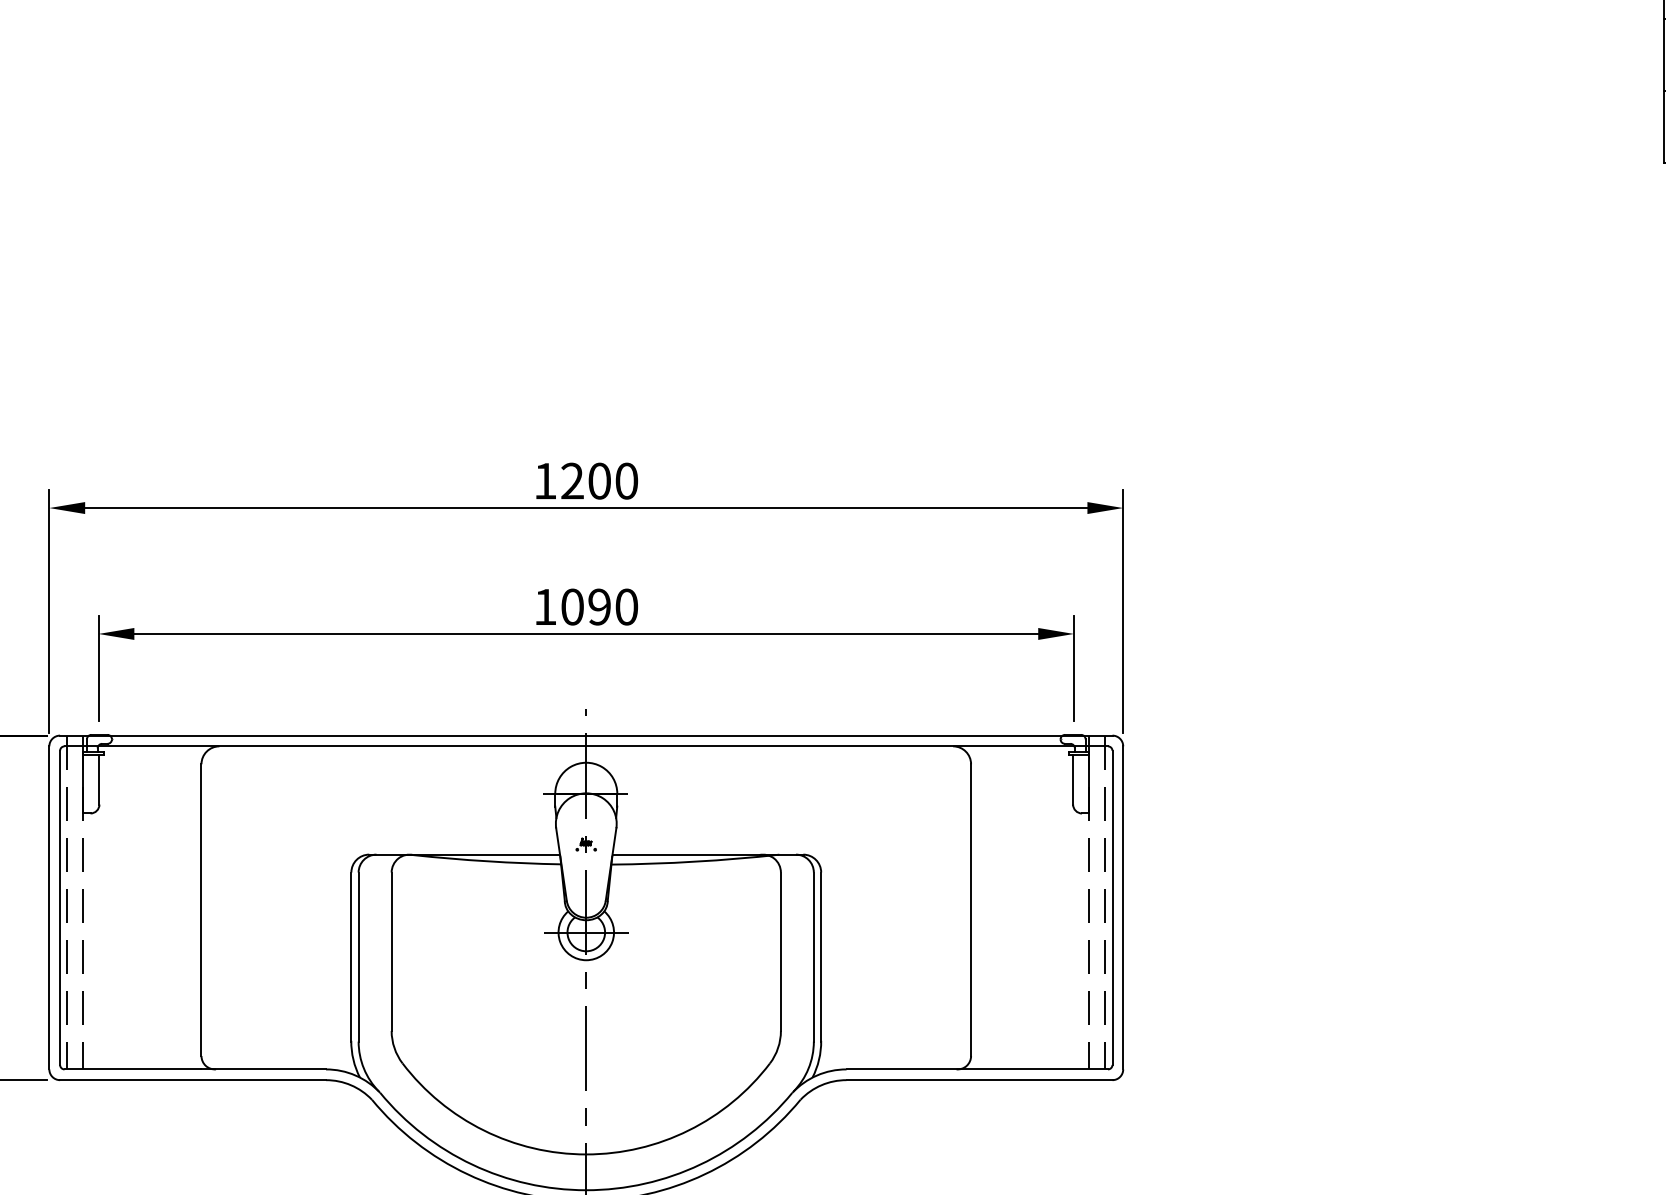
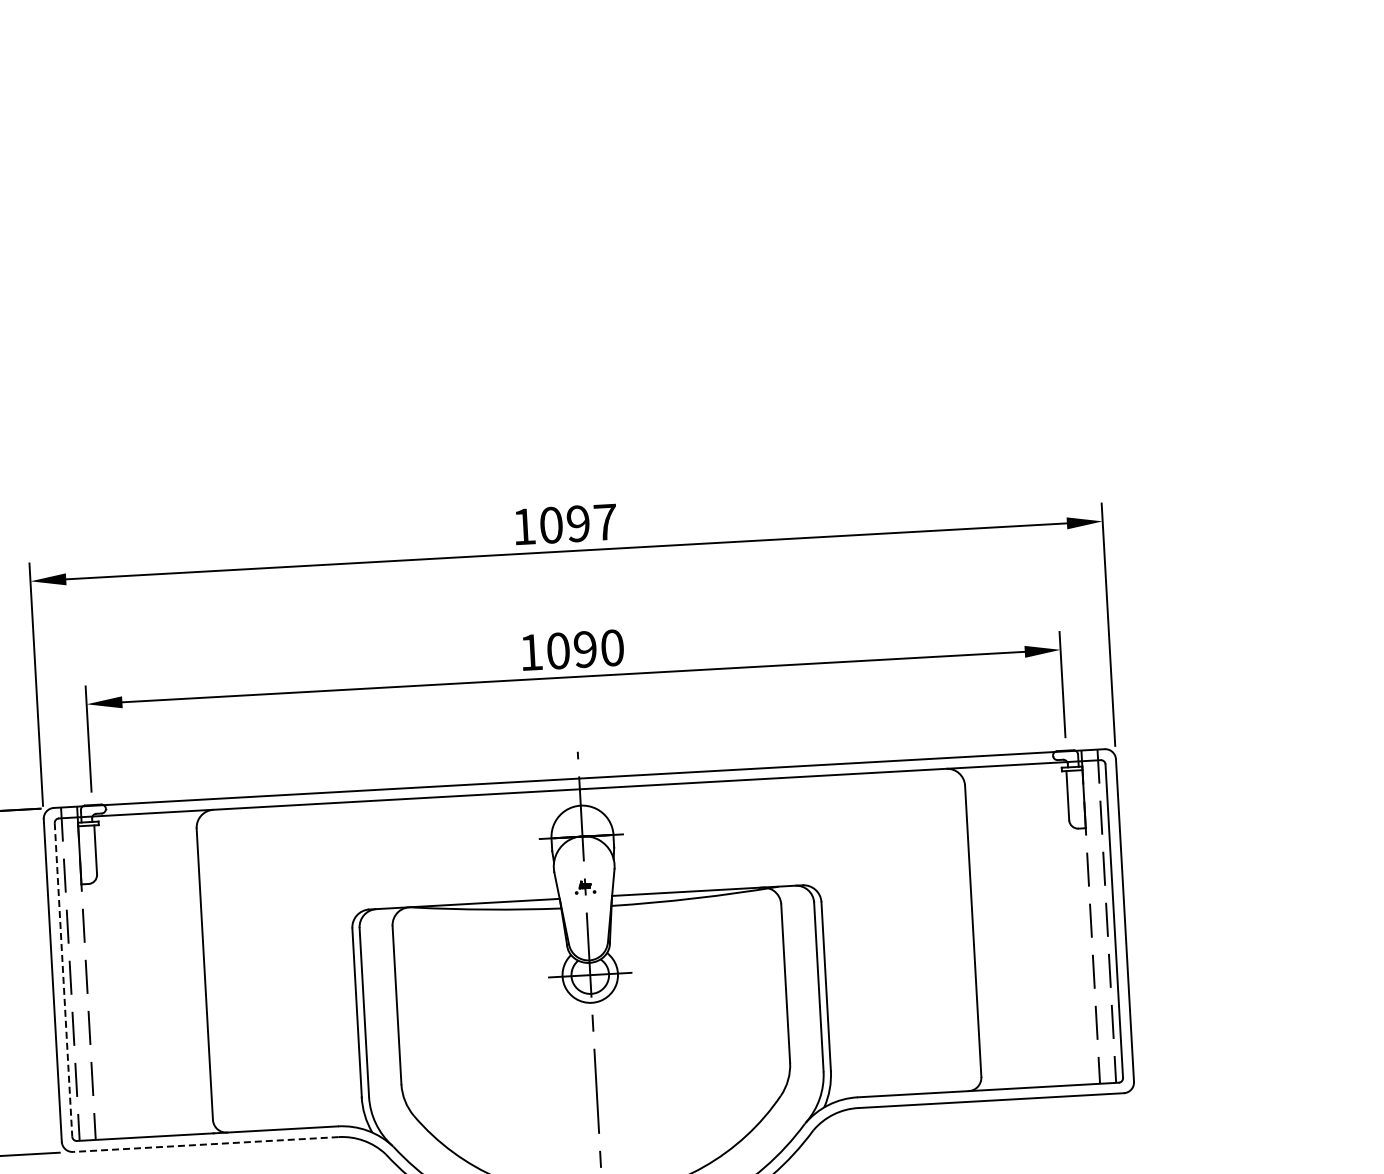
text: (599, 480) -> (578, 523), 1200 -> 1097
line: (60, 908) -> (63, 980), solid -> dashed
line: (193, 1080) -> (206, 1144), solid -> dashed

